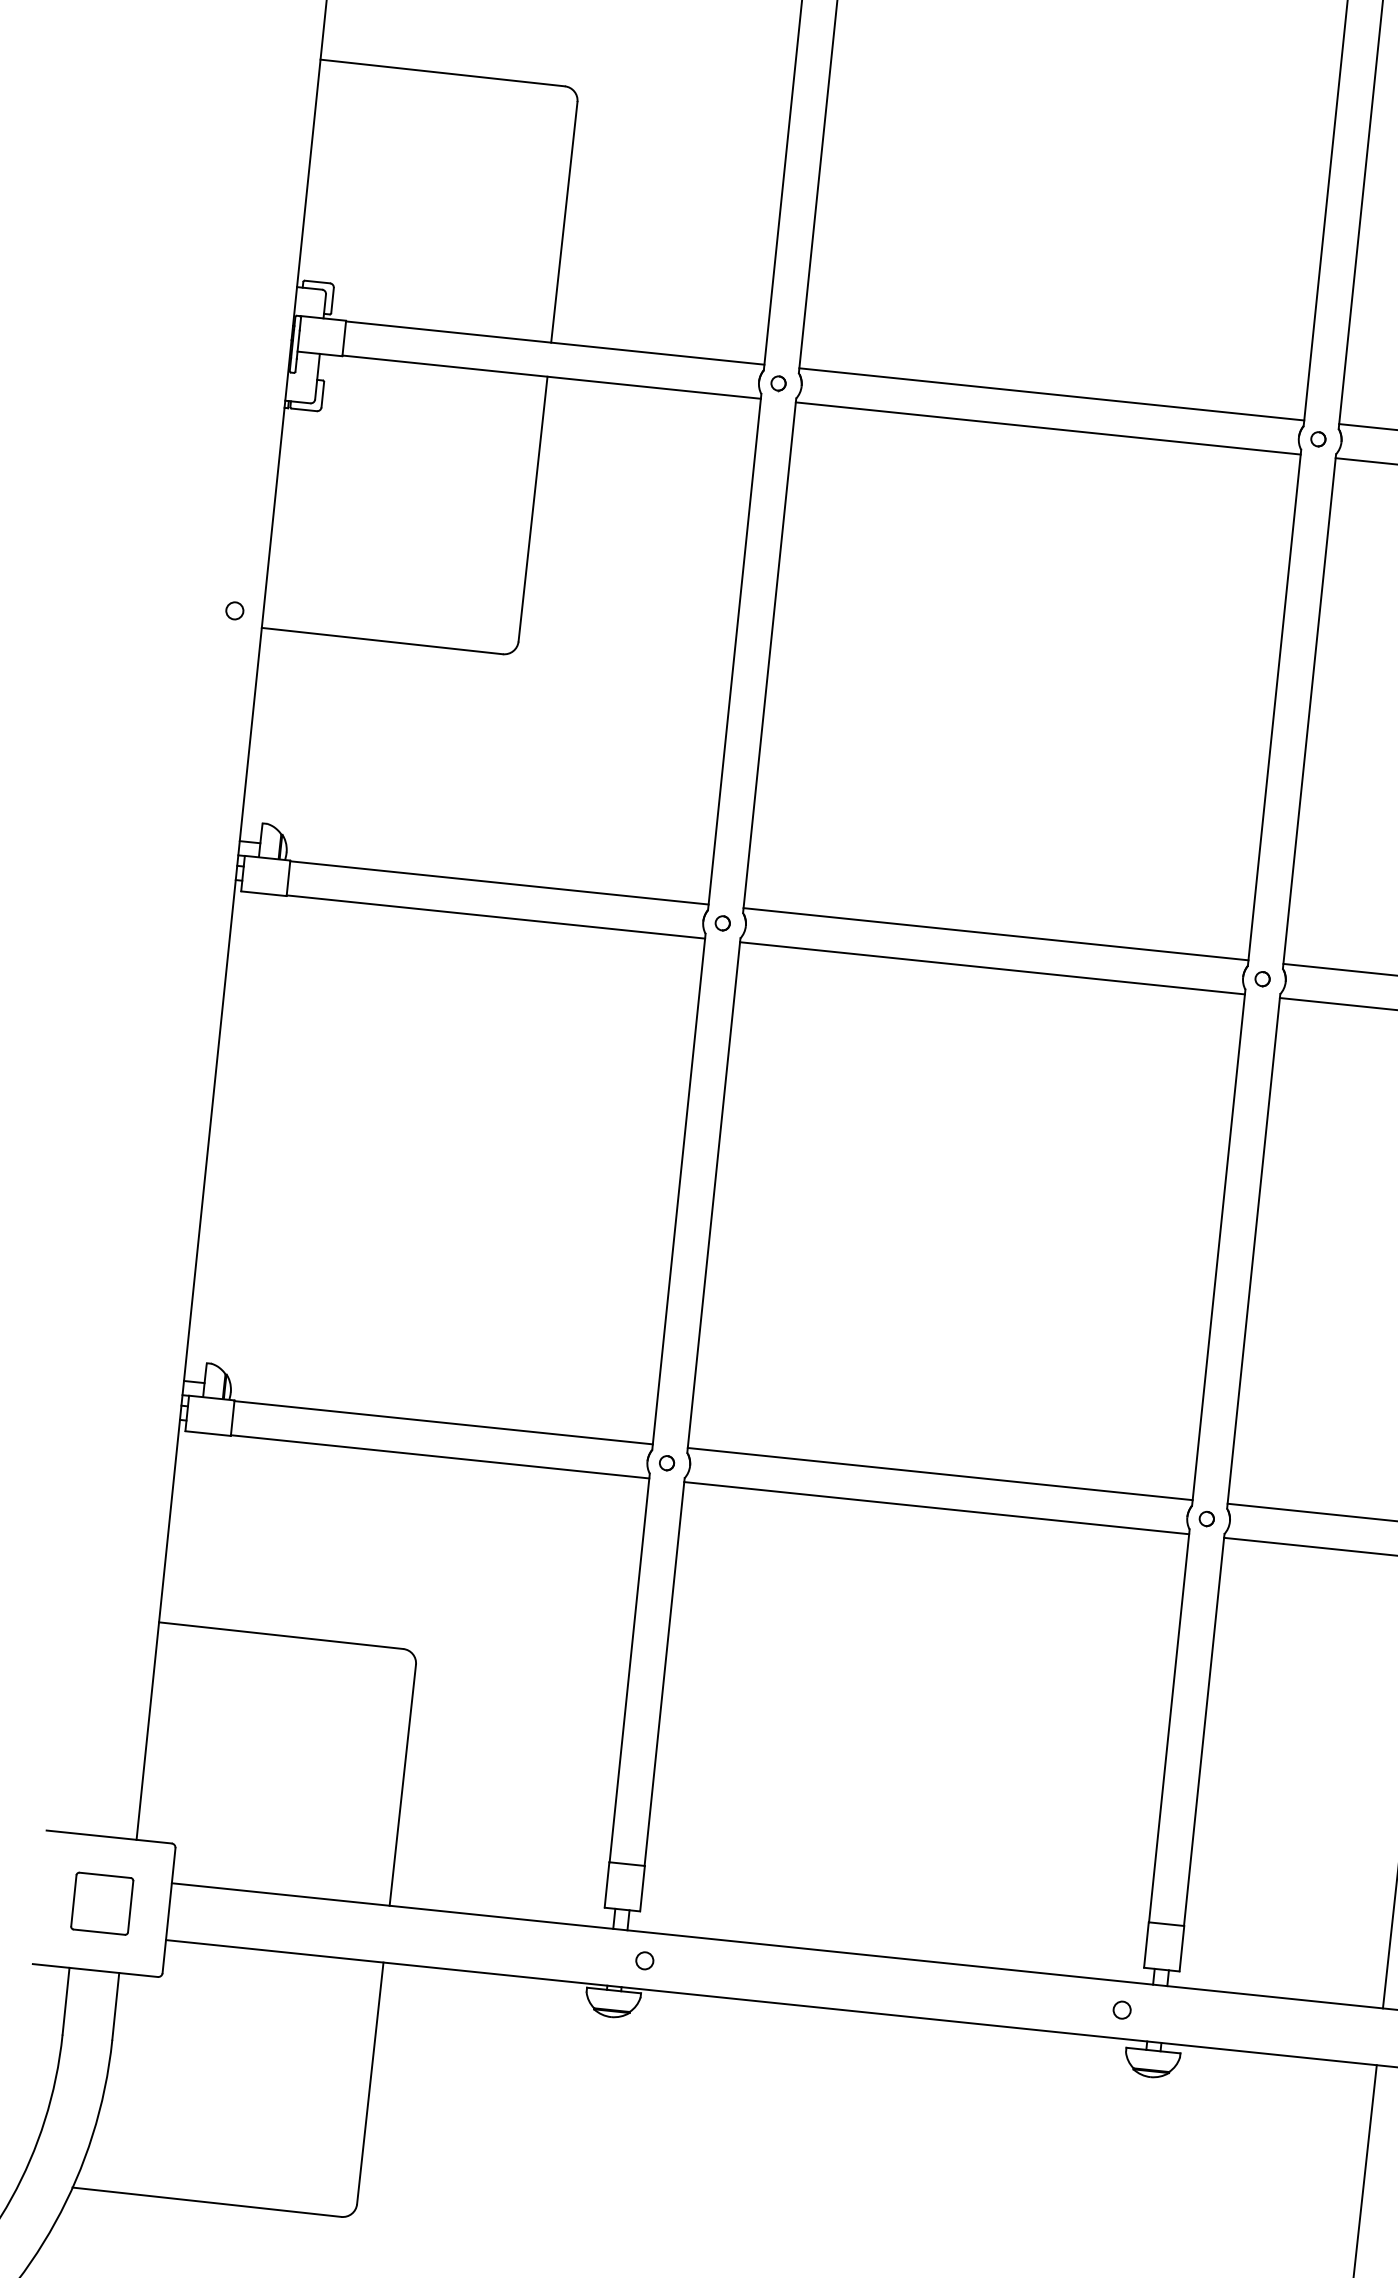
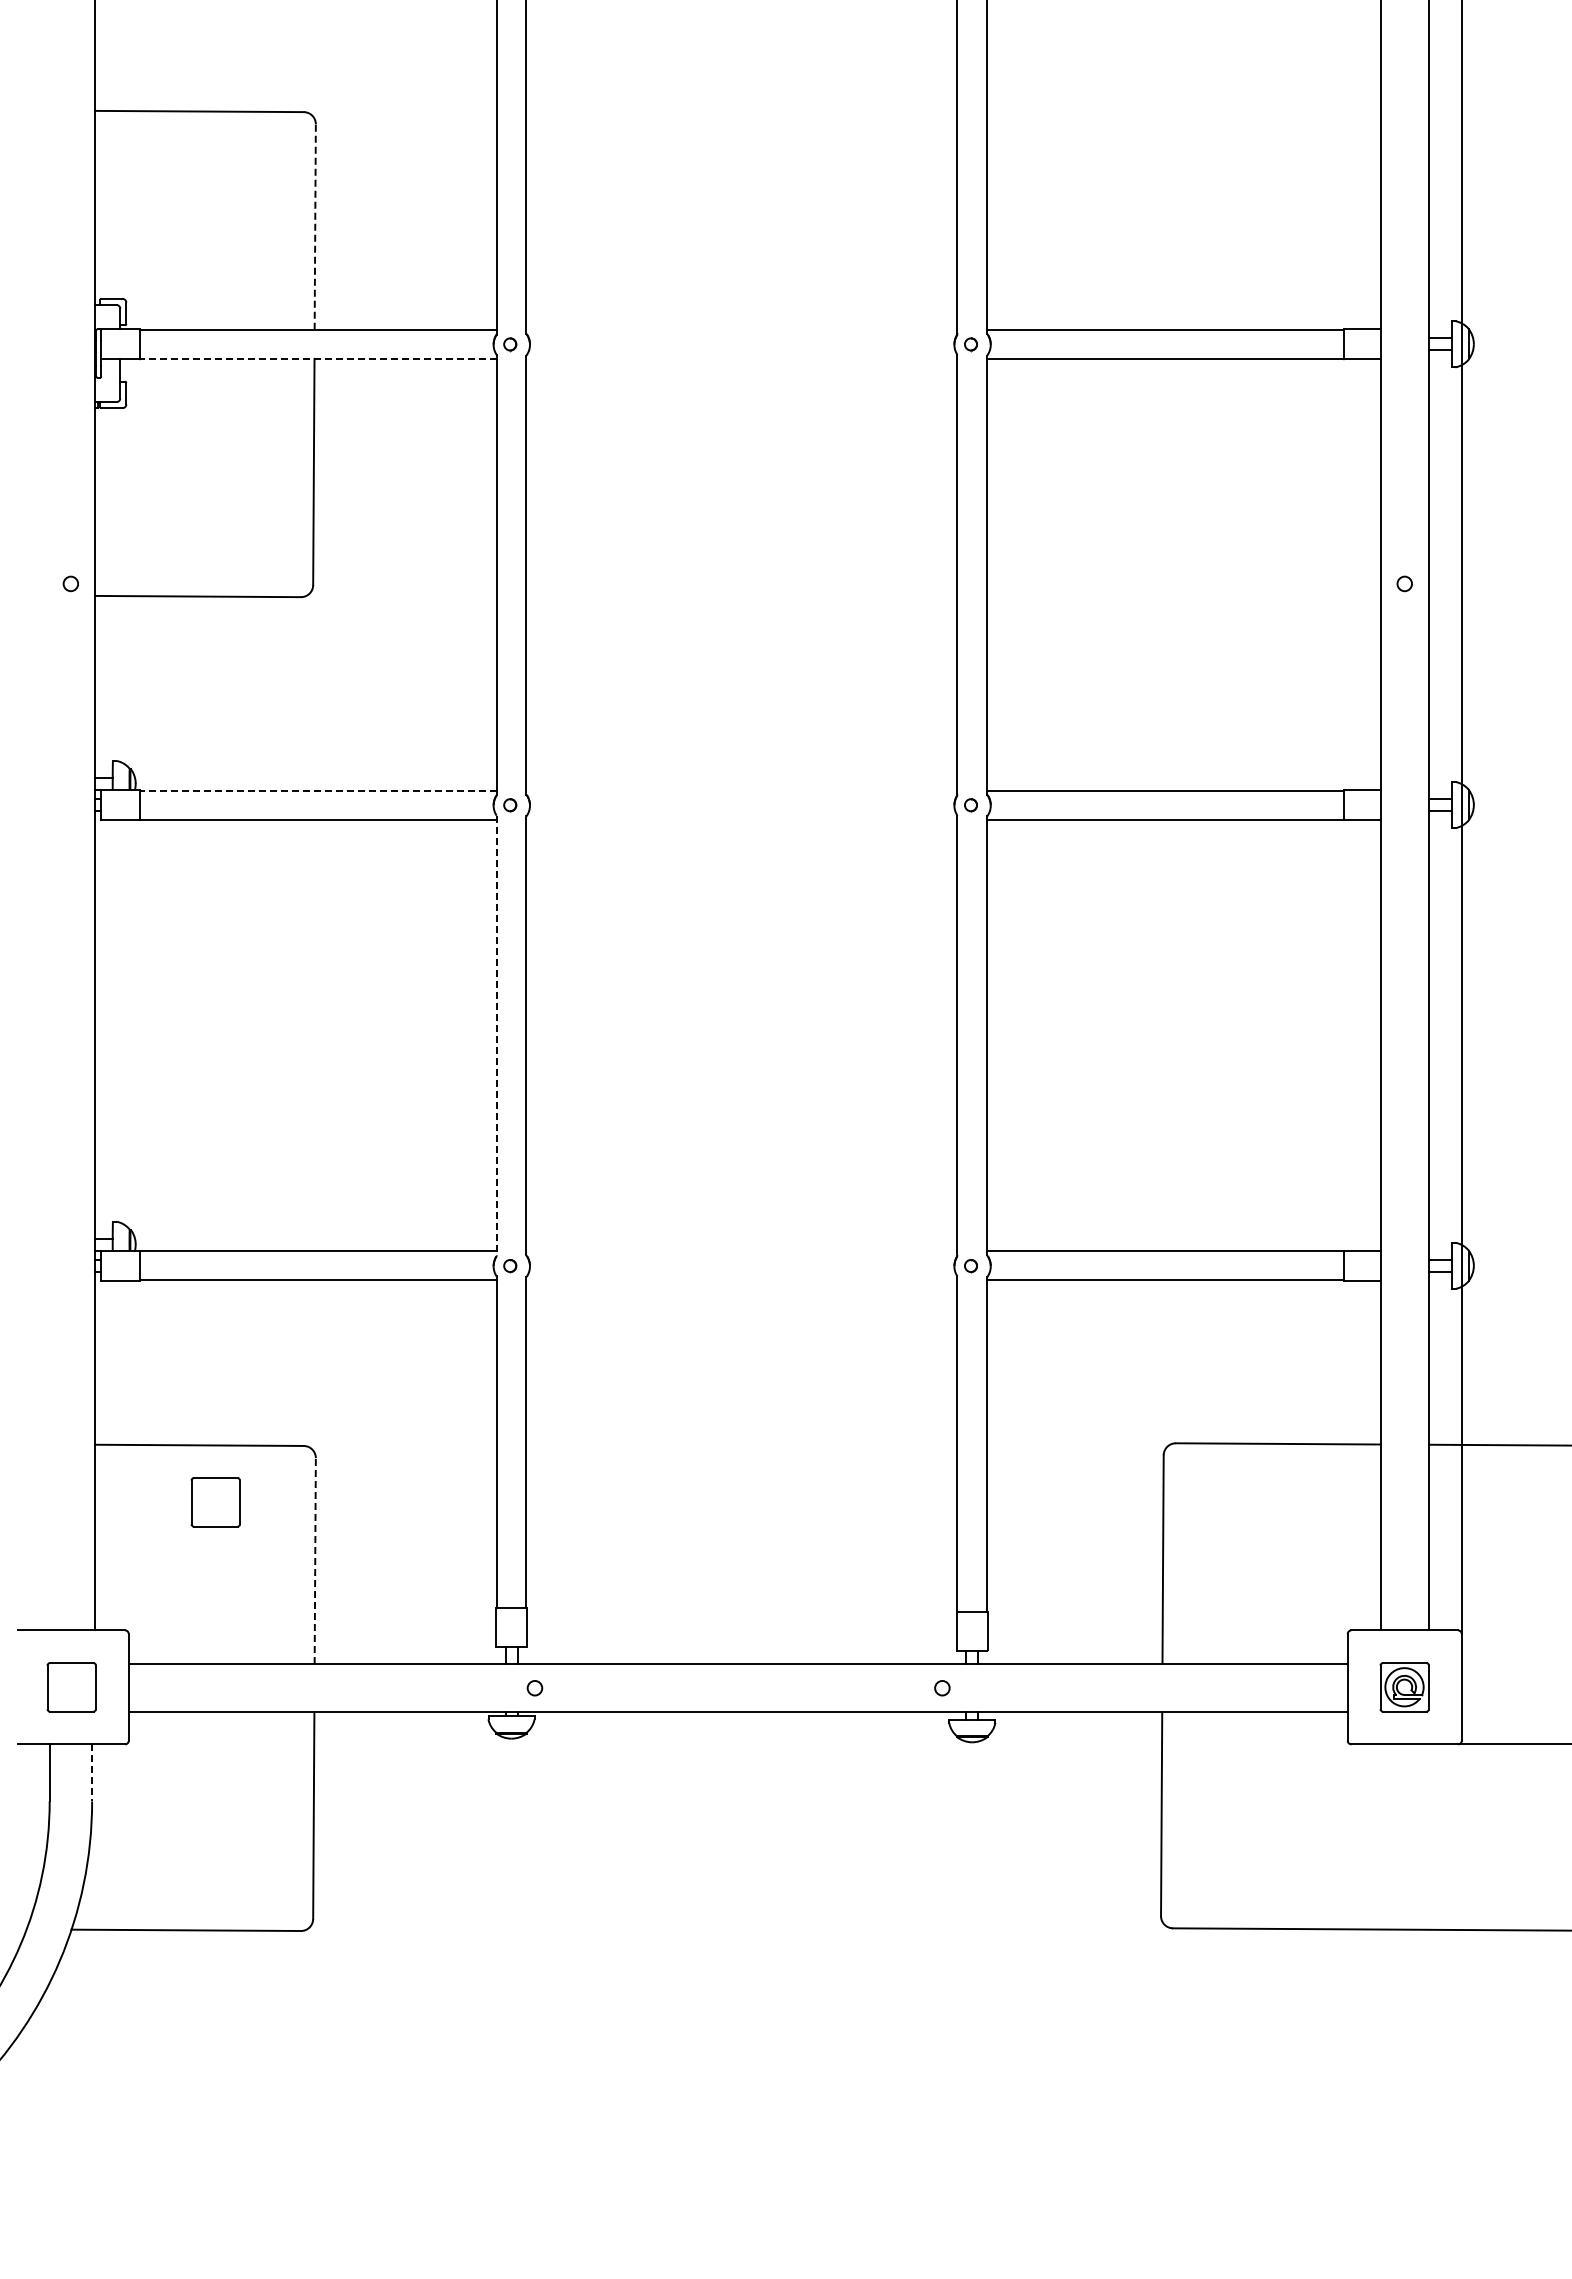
line: (564, 222) -> (315, 227), solid -> dashed
line: (552, 376) -> (318, 358), solid -> dashed
line: (1051, 394) -> (741, 329), removed
line: (1047, 427) -> (741, 358), removed
line: (499, 882) -> (318, 790), solid -> dashed
line: (995, 934) -> (741, 790), removed
line: (991, 968) -> (741, 819), removed
line: (678, 1192) -> (496, 1036), solid -> dashed
line: (939, 1474) -> (741, 1251), removed
line: (936, 1508) -> (741, 1280), removed
part: (293, 1704) -> (215, 1502), added
line: (403, 1785) -> (315, 1561), solid -> dashed
line: (116, 2007) -> (92, 1773), solid -> dashed

